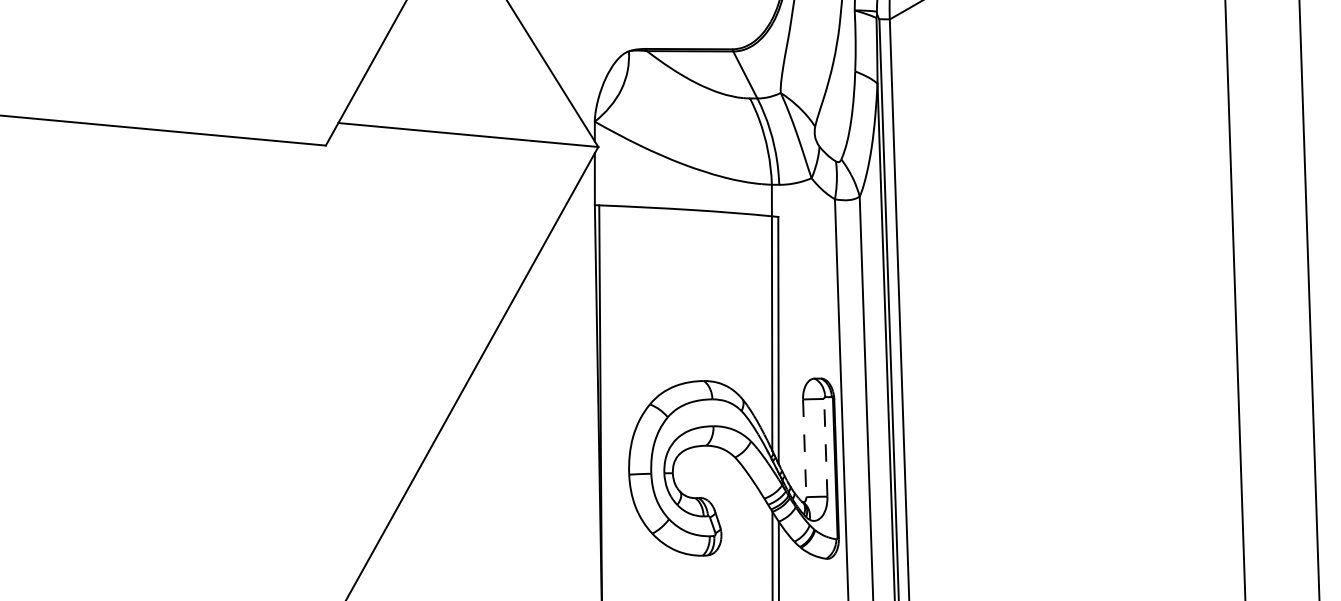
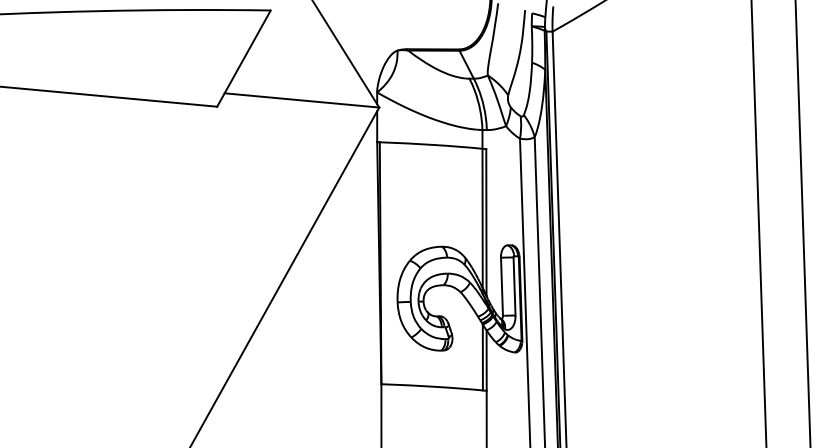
line: (825, 447) -> (514, 286), dashed -> solid
line: (805, 449) -> (502, 287), dashed -> solid

